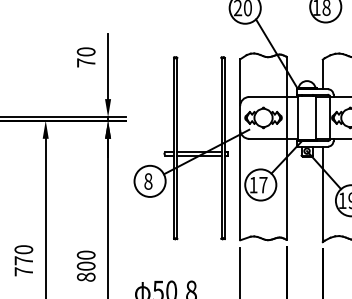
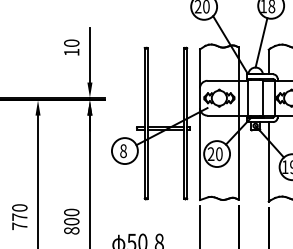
line: (314, 51) -> (261, 42), added
text: (85, 63) -> (71, 52), 70 -> 10
text: (257, 185) -> (214, 154), 17 -> 20

